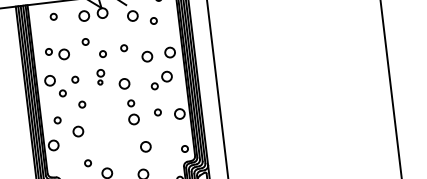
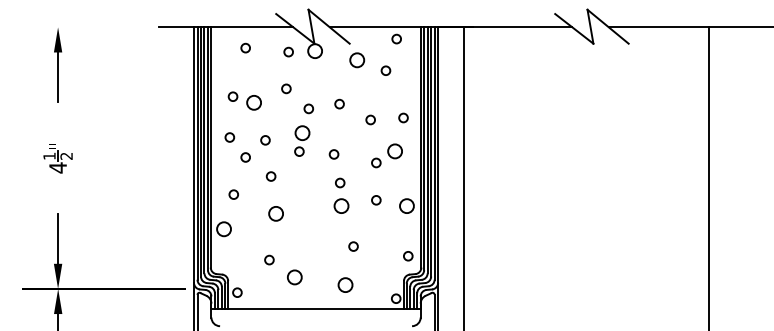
circle: (84, 15) -> (288, 51), size x0.62
circle: (170, 52) -> (403, 117), size x0.62
circle: (147, 56) -> (370, 119), size x0.62
part: (101, 76) -> (302, 140), size x1.43
circle: (49, 80) -> (229, 137), size x0.62
circle: (124, 83) -> (333, 154), size x0.62
circle: (77, 131) -> (275, 213), moved
circle: (145, 146) -> (353, 246), size x0.62

